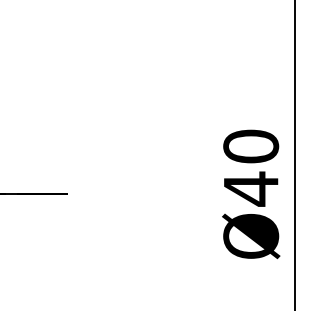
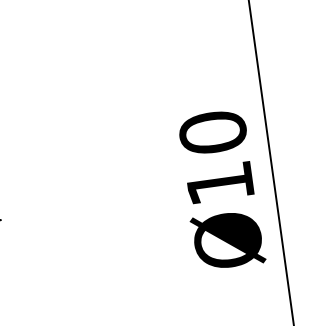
text: (251, 188) -> (220, 182), Ø40 -> Ø10

